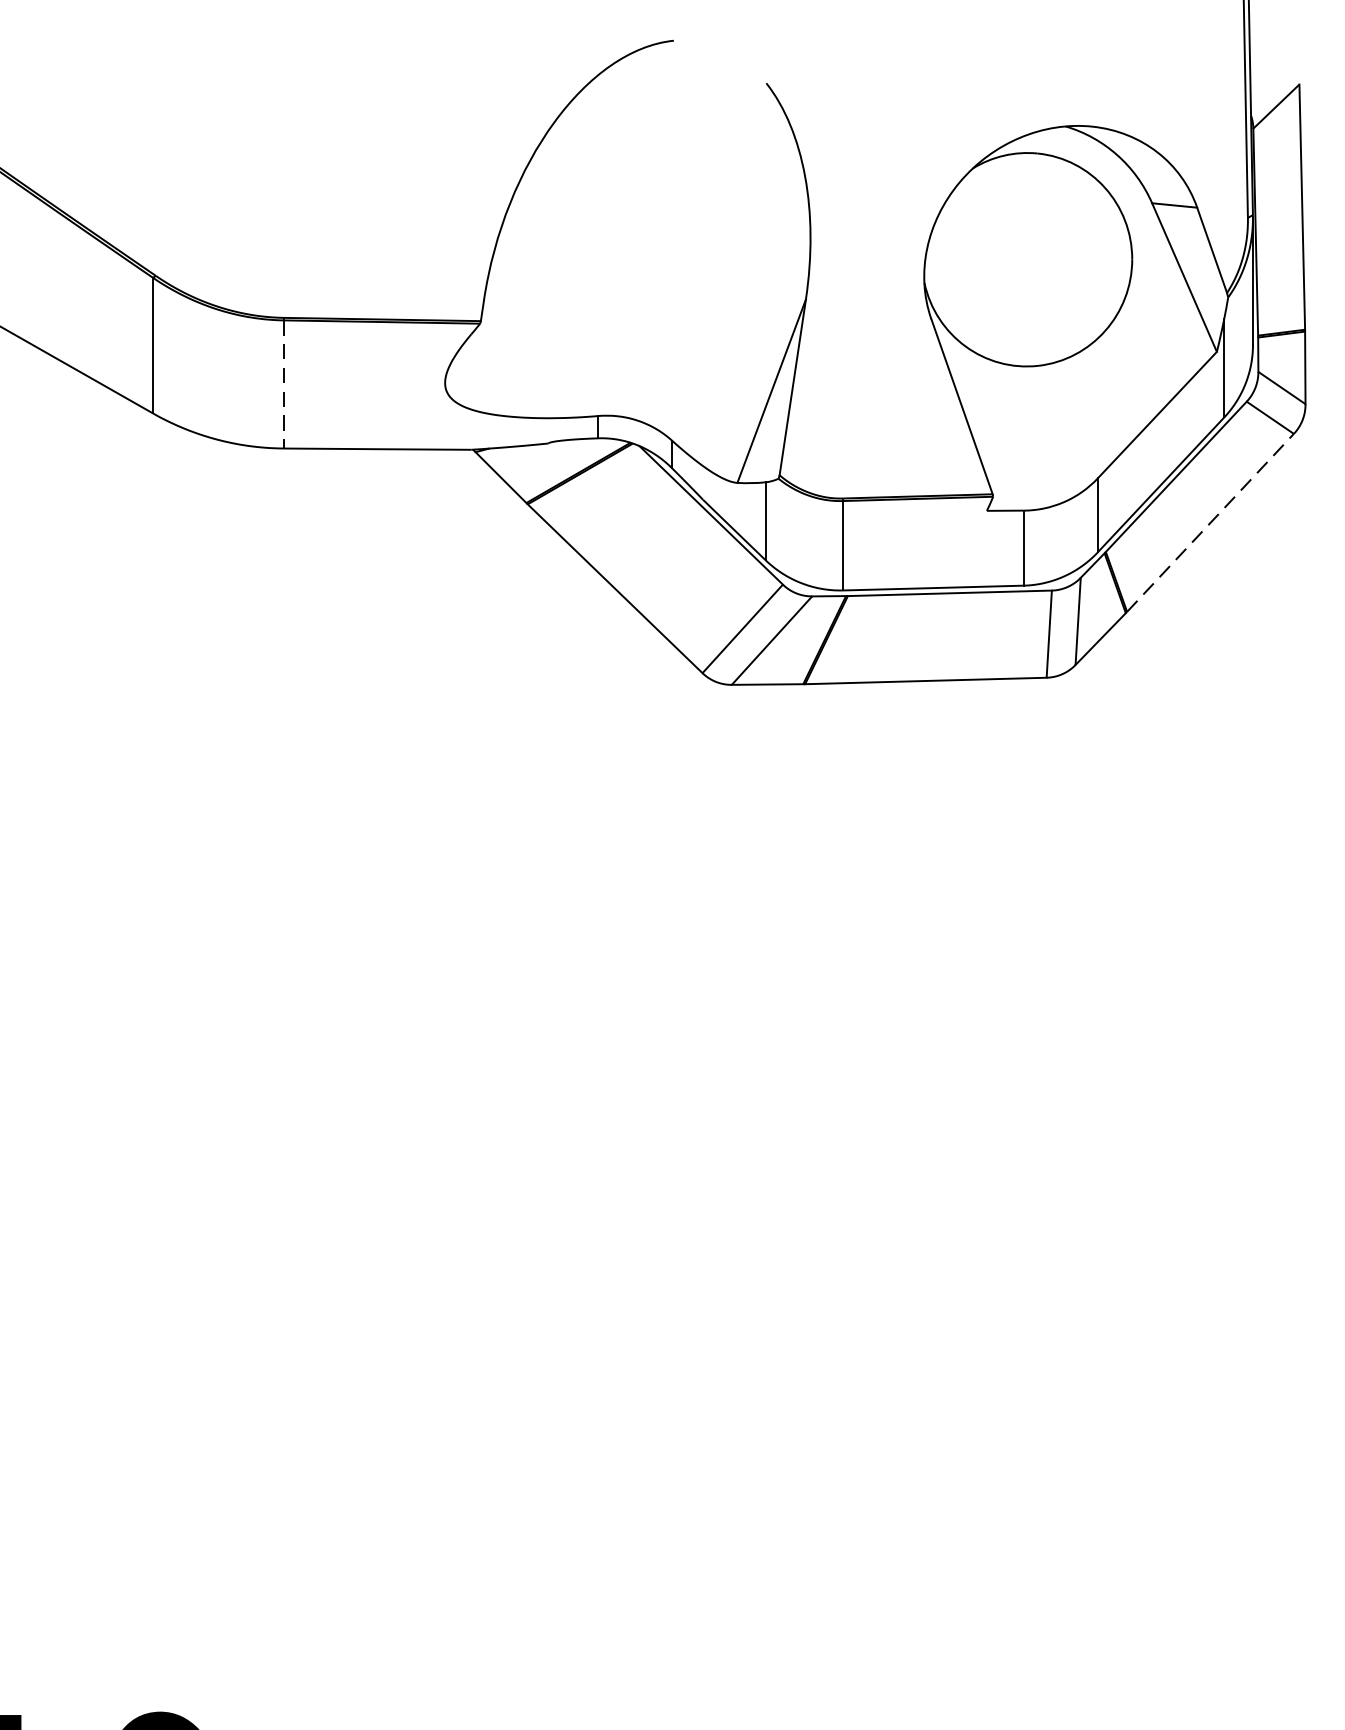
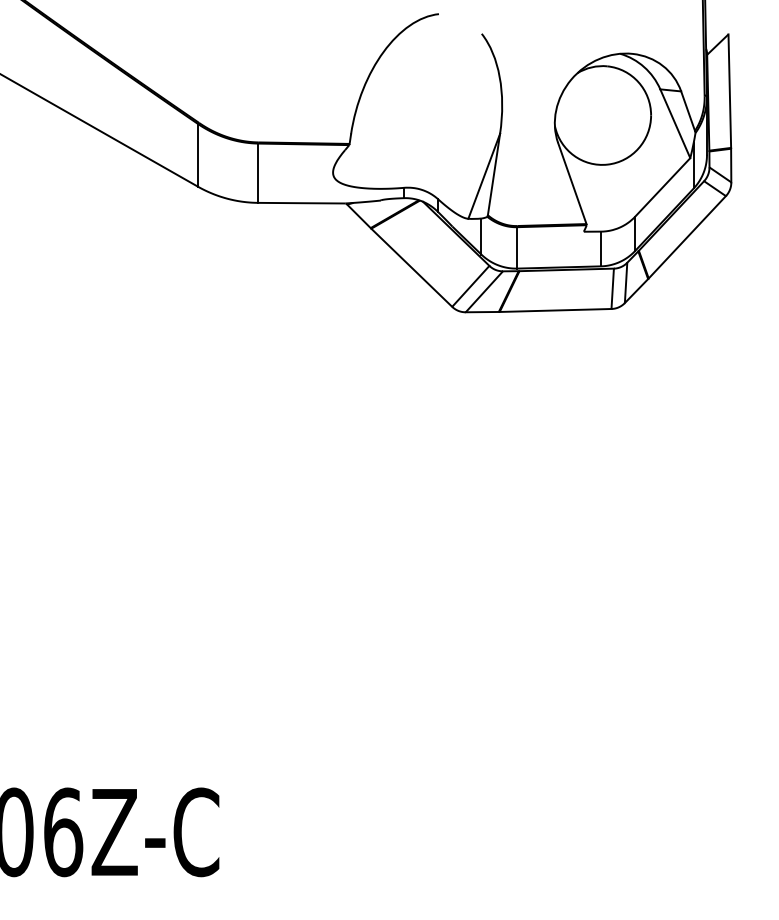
line: (283, 385) -> (258, 173), dashed -> solid
line: (1210, 521) -> (687, 236), dashed -> solid

